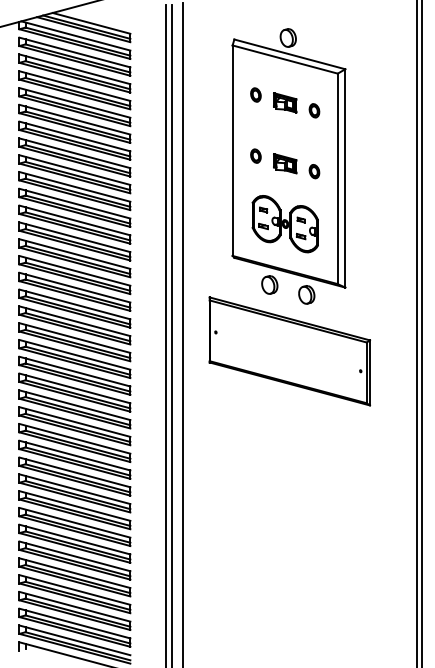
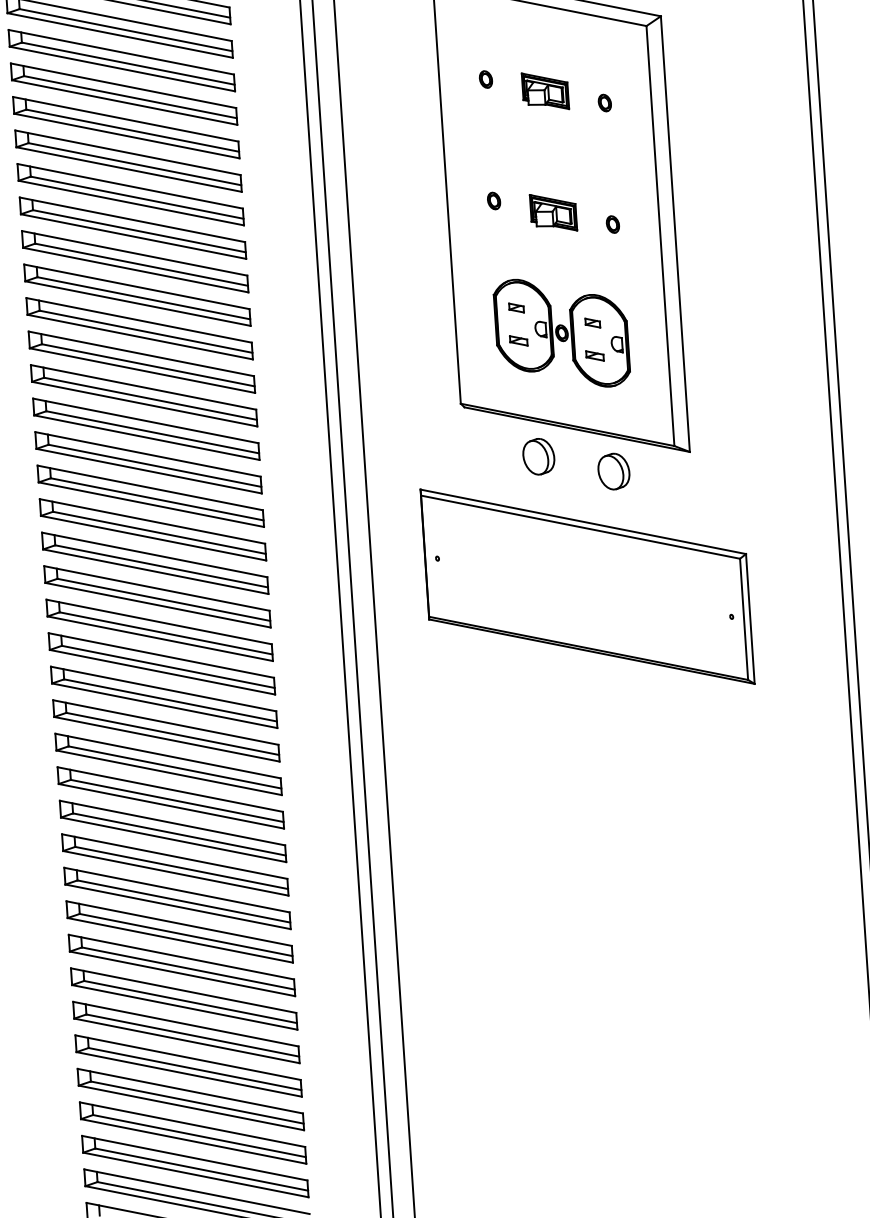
part: (255, 94) -> (485, 78), size x0.62
part: (314, 110) -> (604, 102), size x0.62
part: (255, 155) -> (493, 200), size x0.62
part: (314, 171) -> (612, 224), size x0.62

